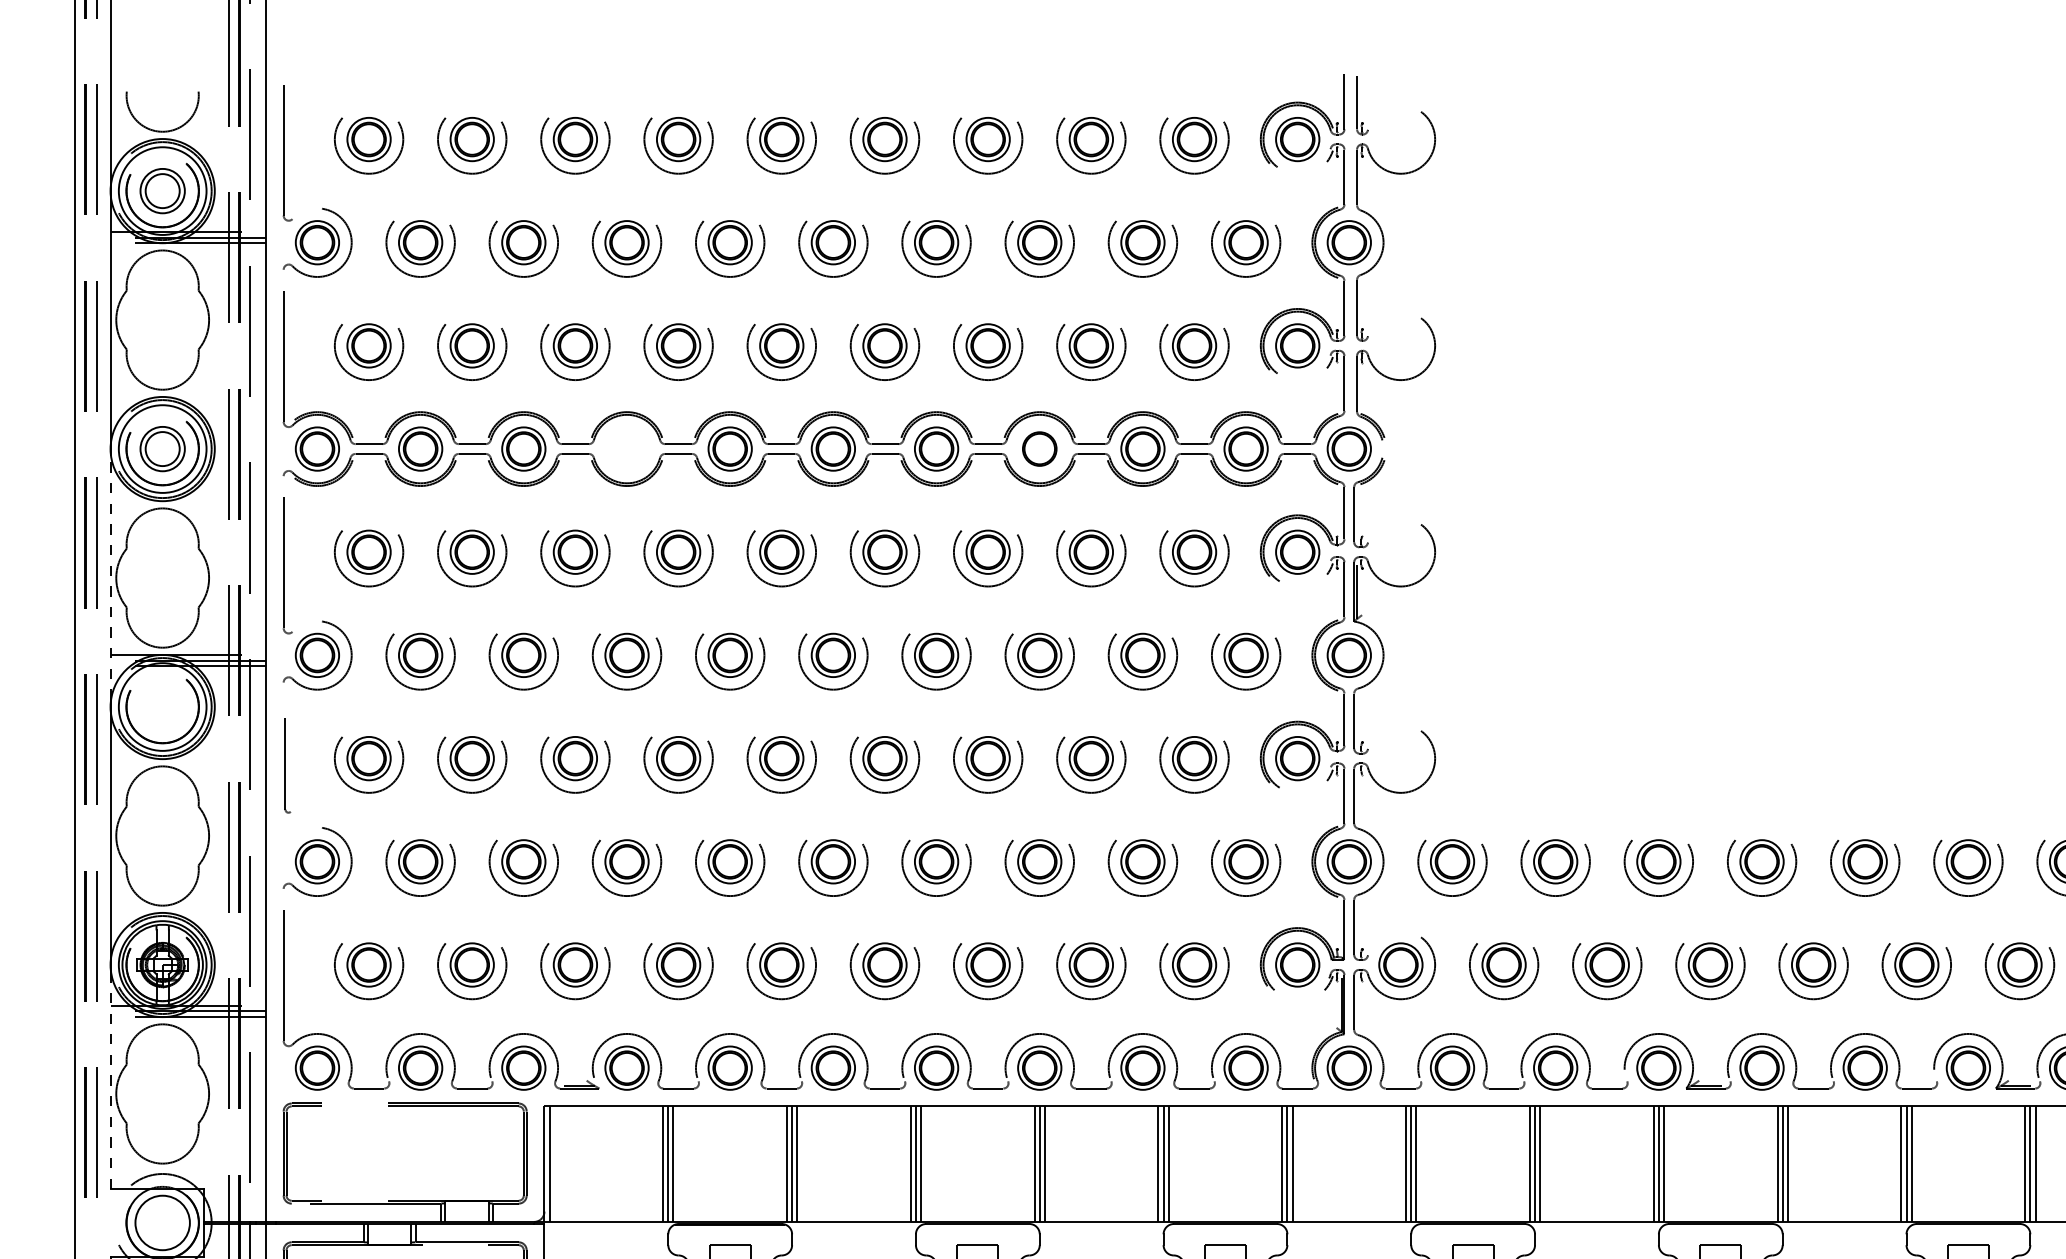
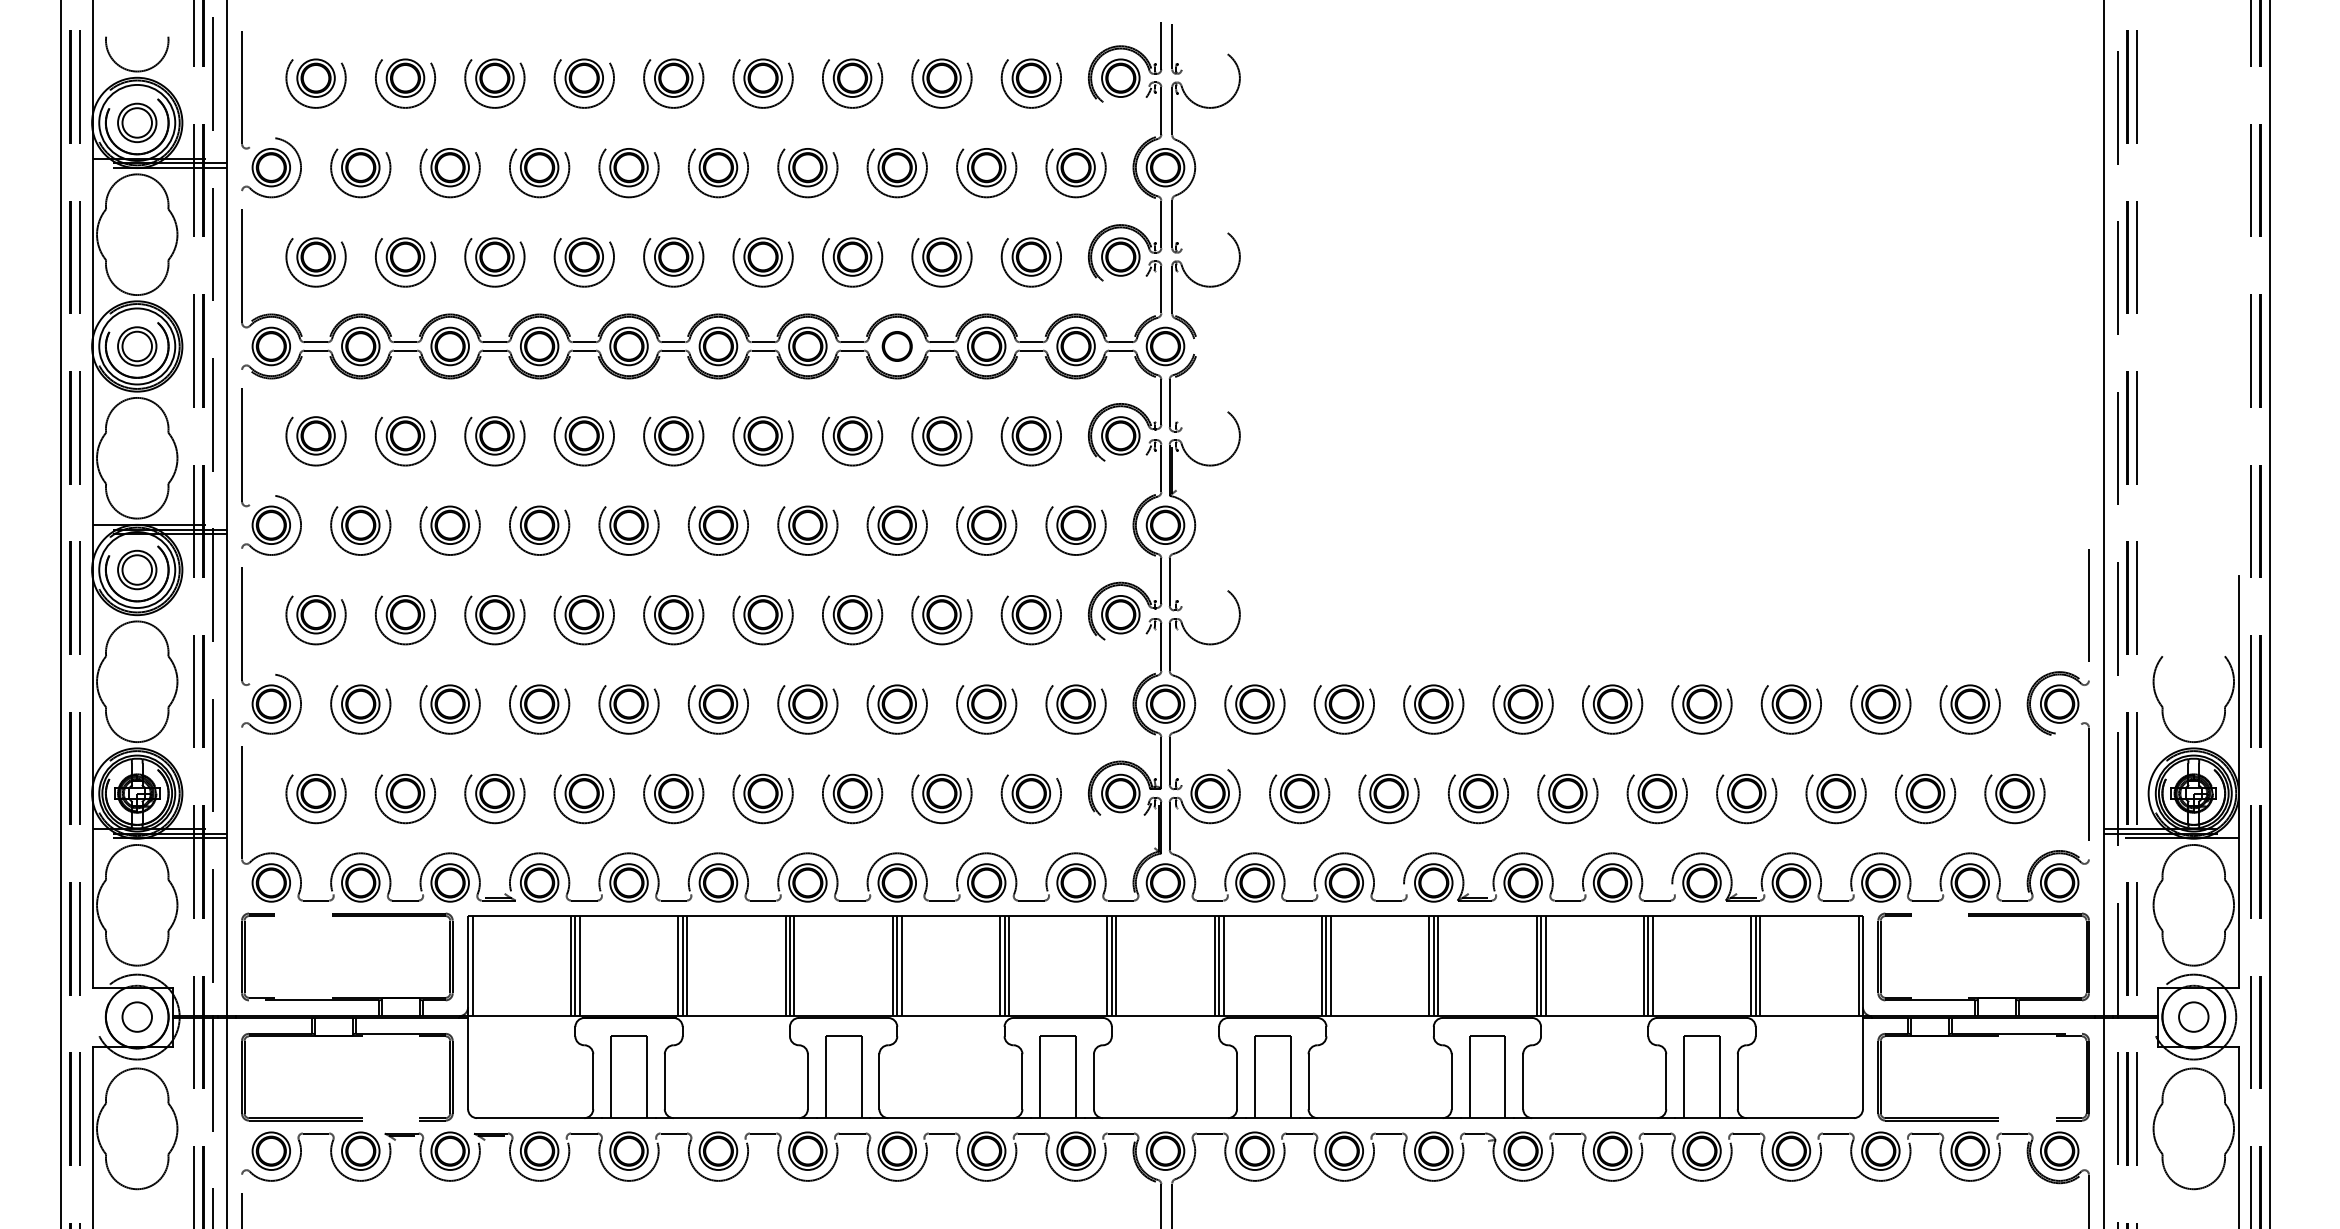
part: (626, 449) -> (539, 346), added
line: (111, 577) -> (92, 457), dashed -> solid
part: (162, 706) -> (137, 569), added
part: (287, 772) -> (245, 626), size x1.67
line: (111, 1080) -> (92, 893), dashed -> solid
circle: (162, 1222) -> (137, 1016), size x0.62

